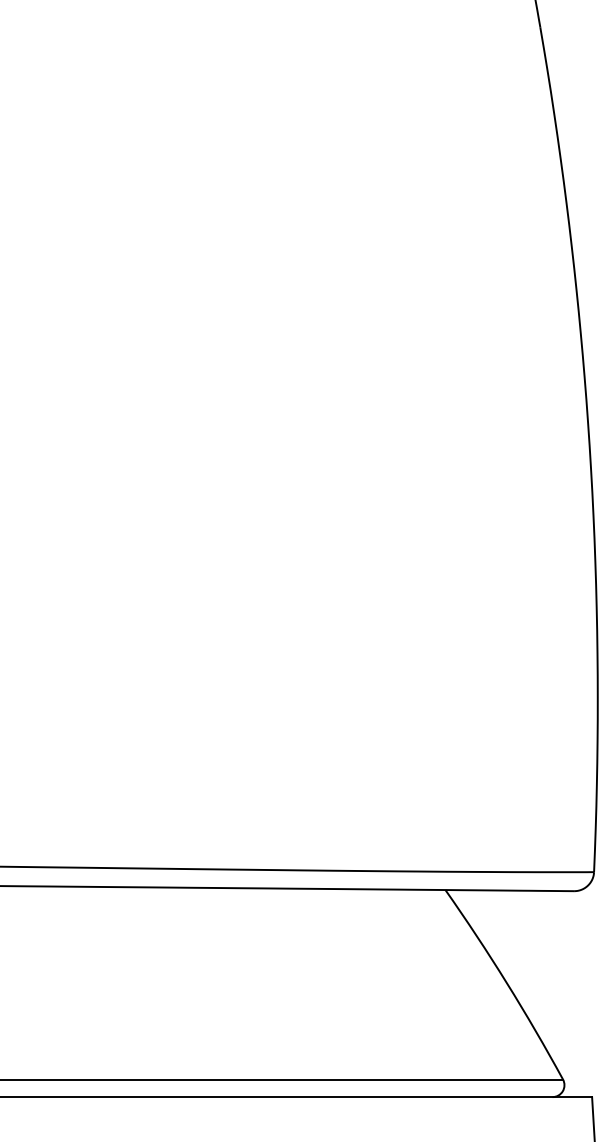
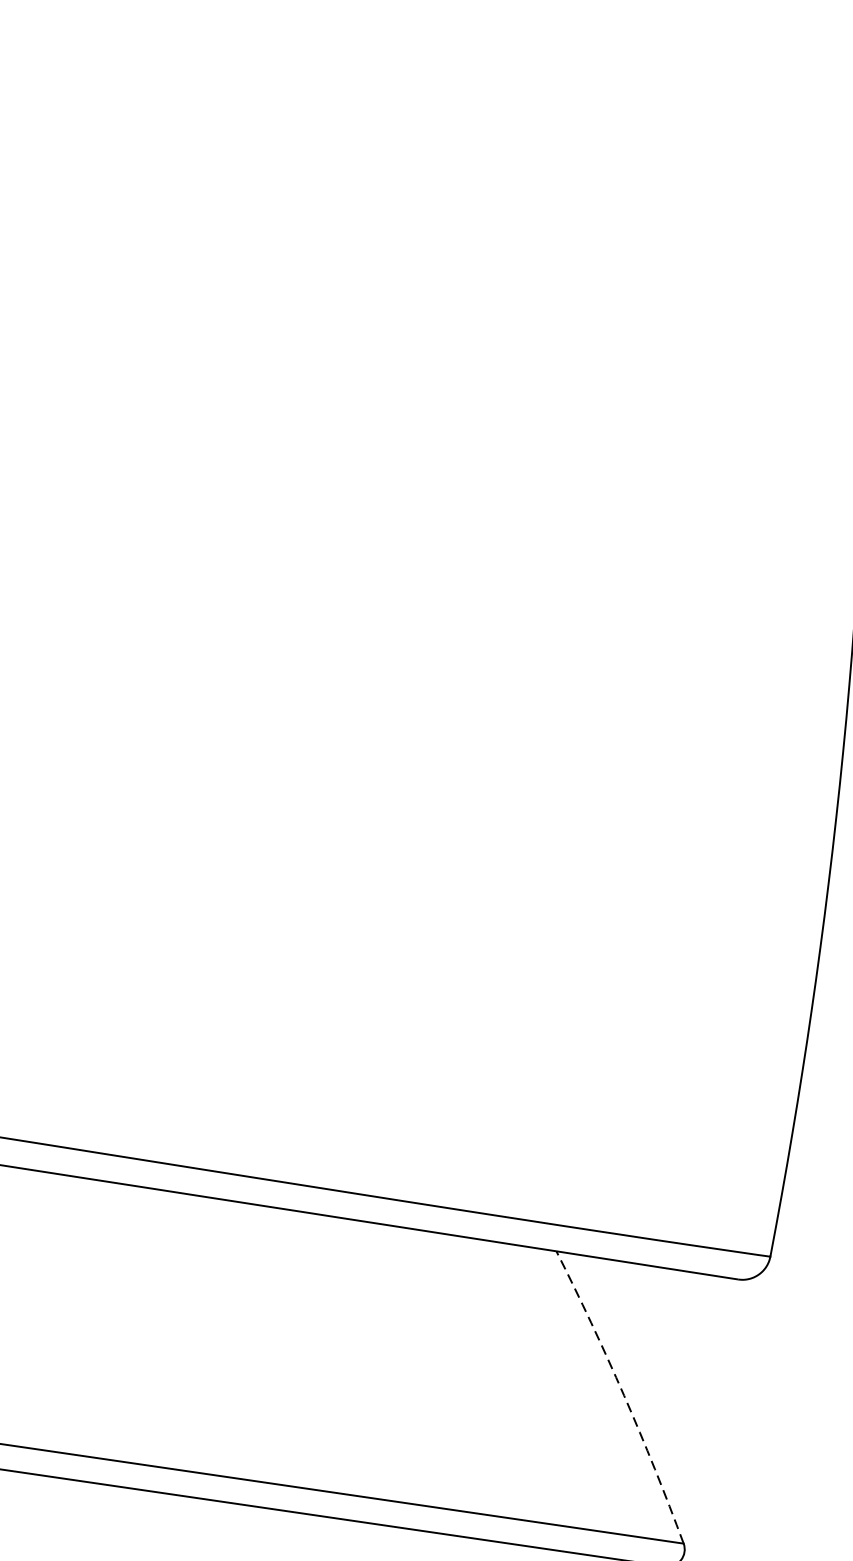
arc: (506, 983) -> (623, 1396), solid -> dashed

